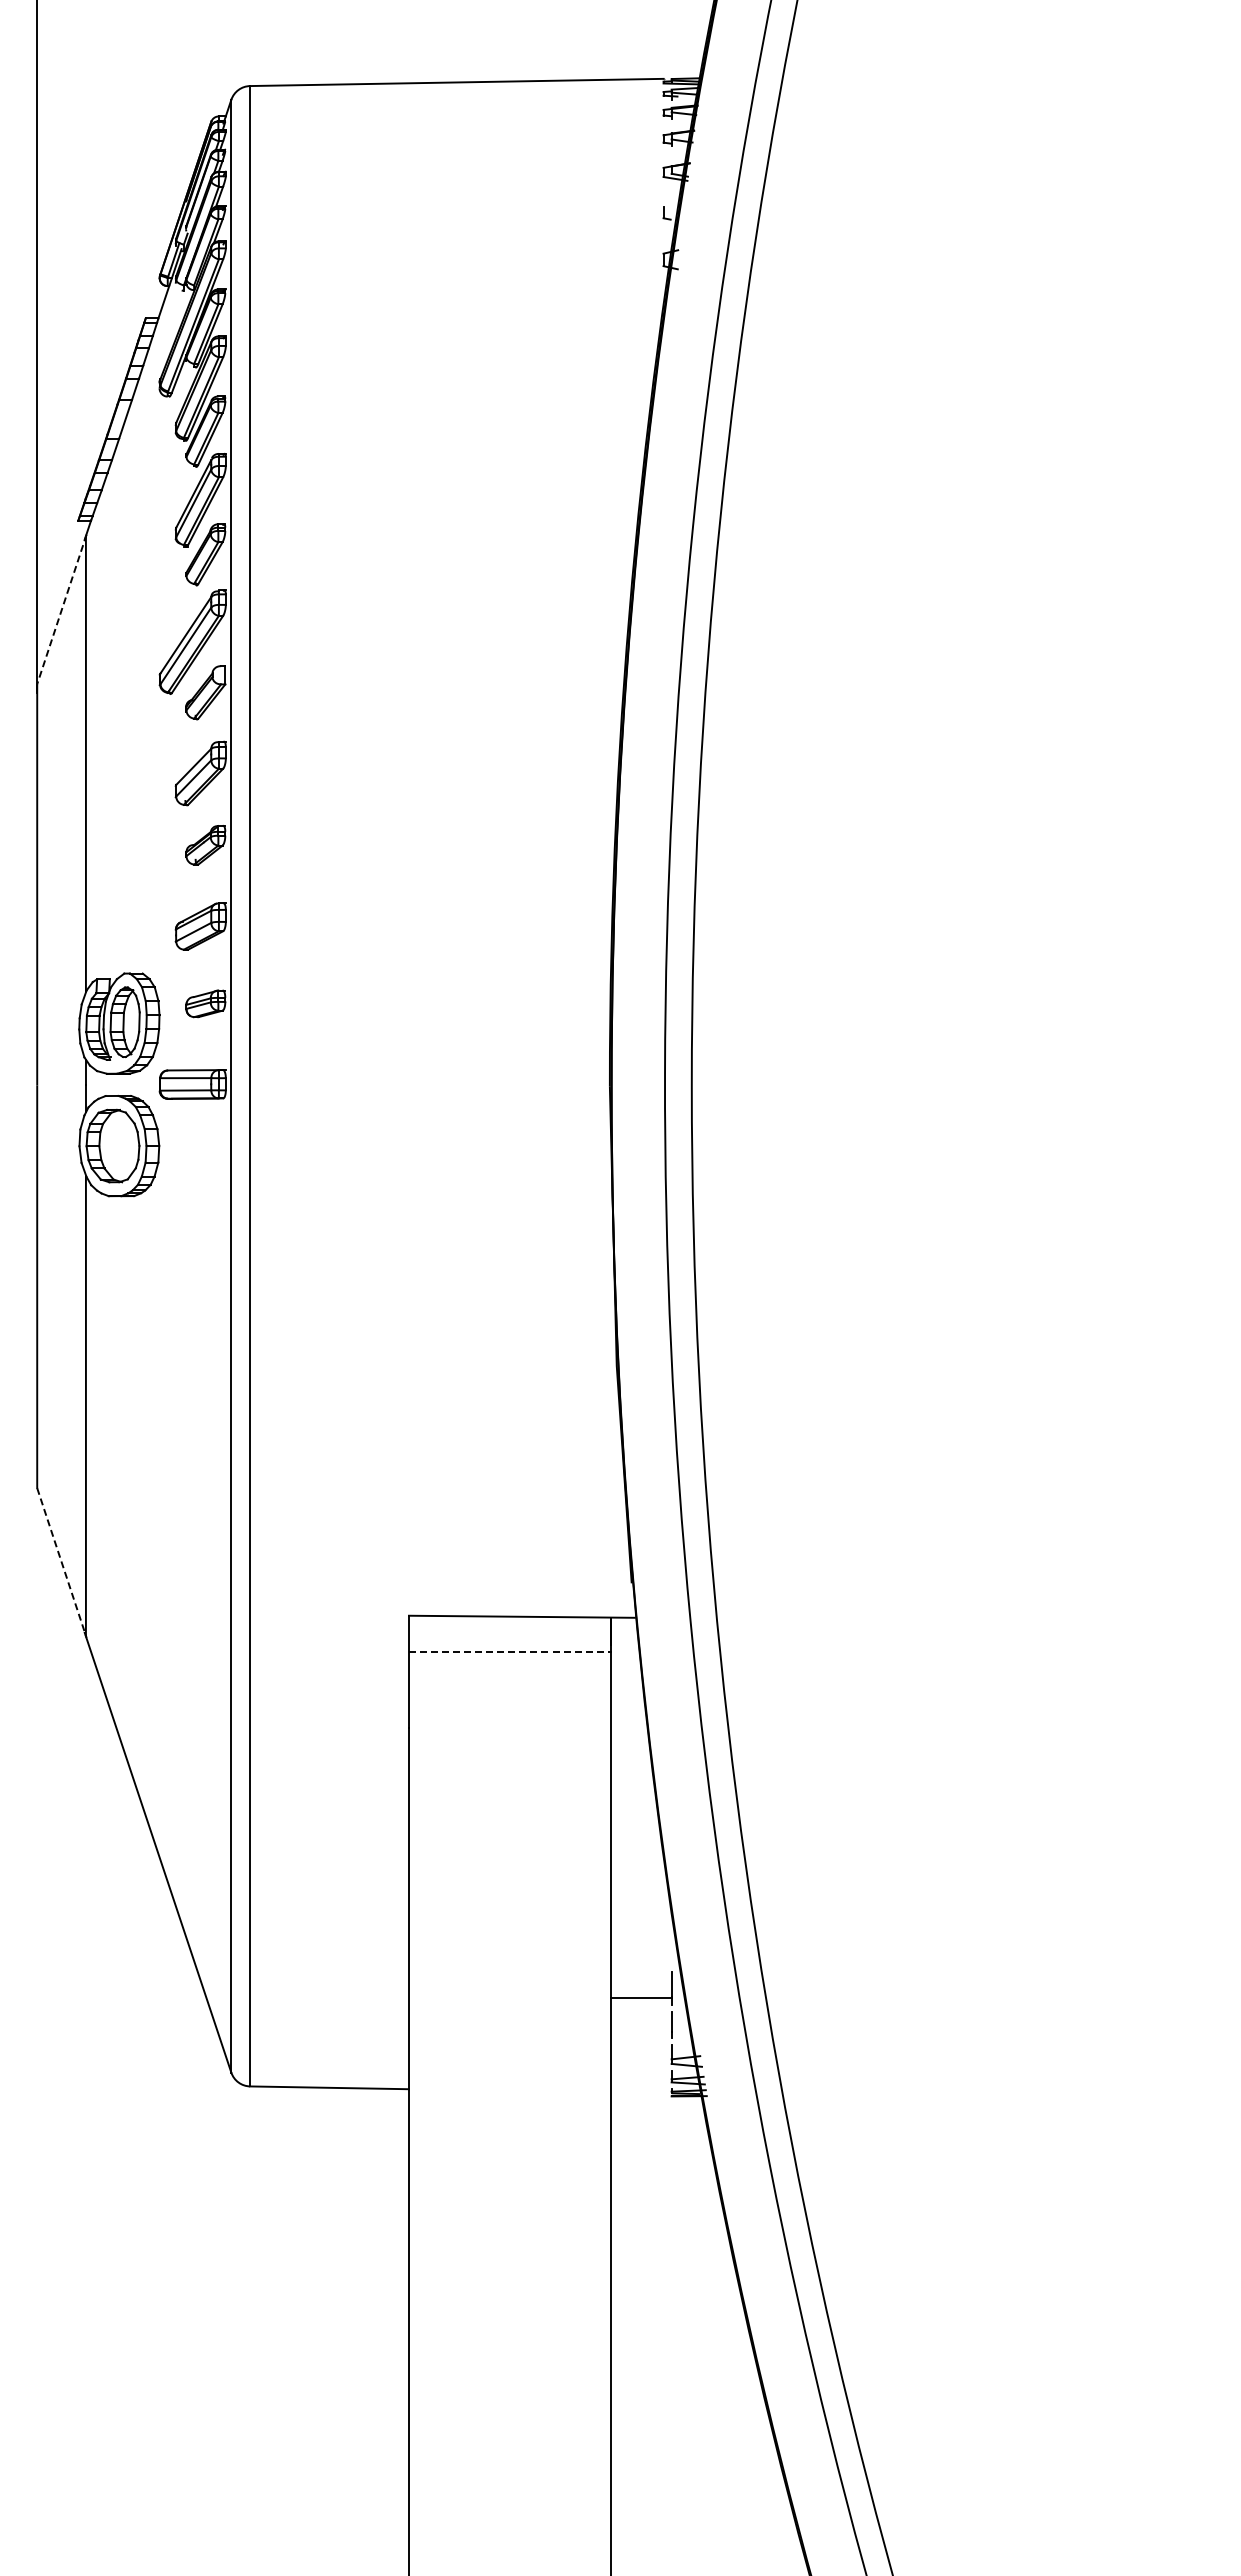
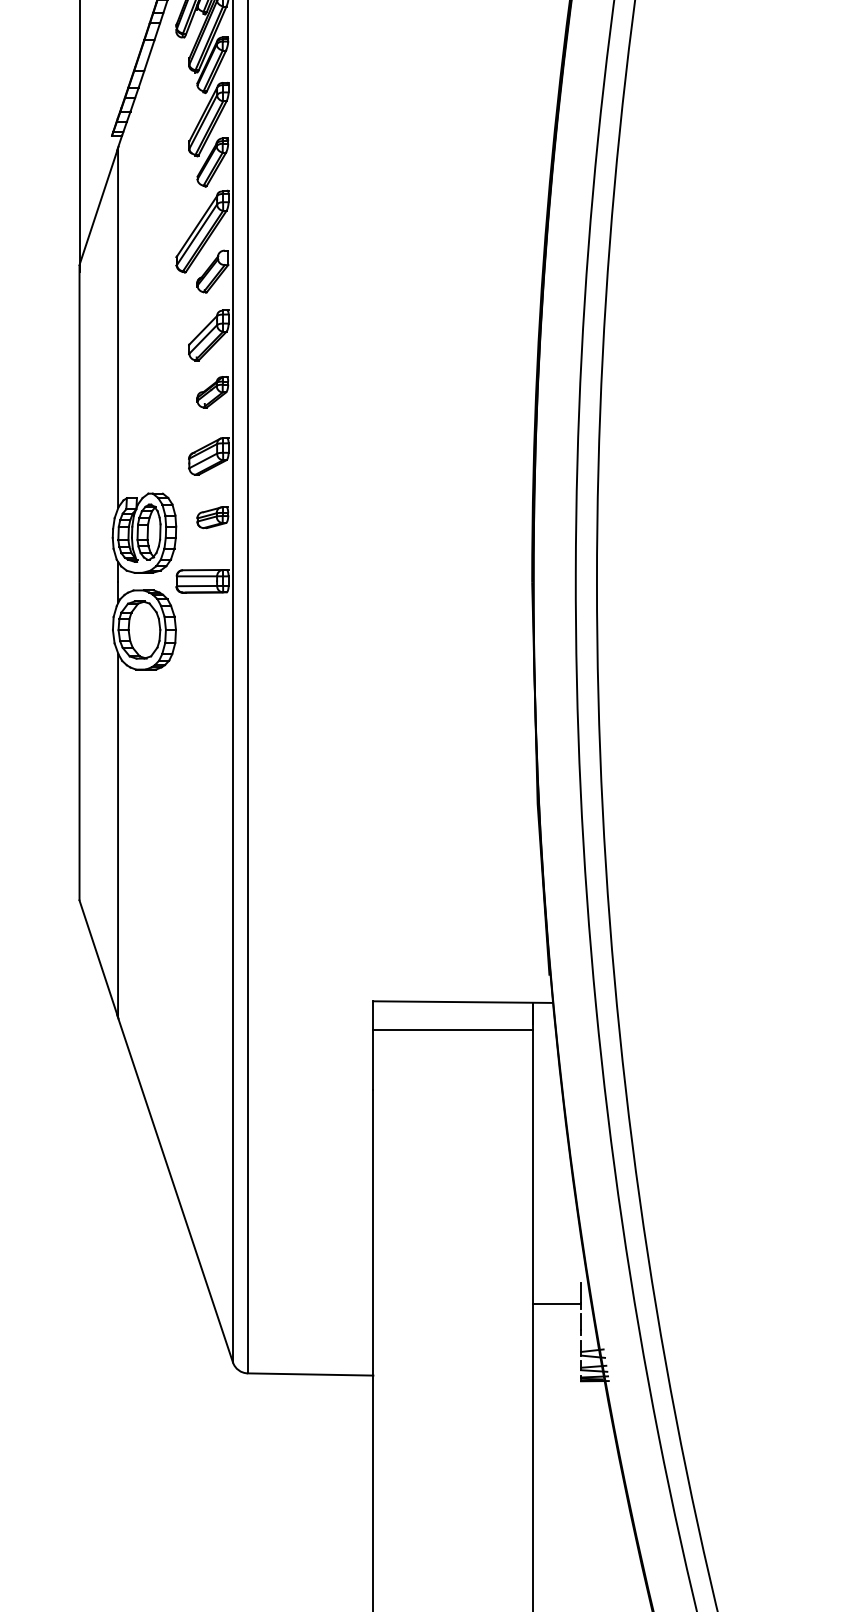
line: (61, 609) -> (98, 205), dashed -> solid
line: (61, 1562) -> (98, 959), dashed -> solid
line: (510, 1651) -> (453, 1029), dashed -> solid

